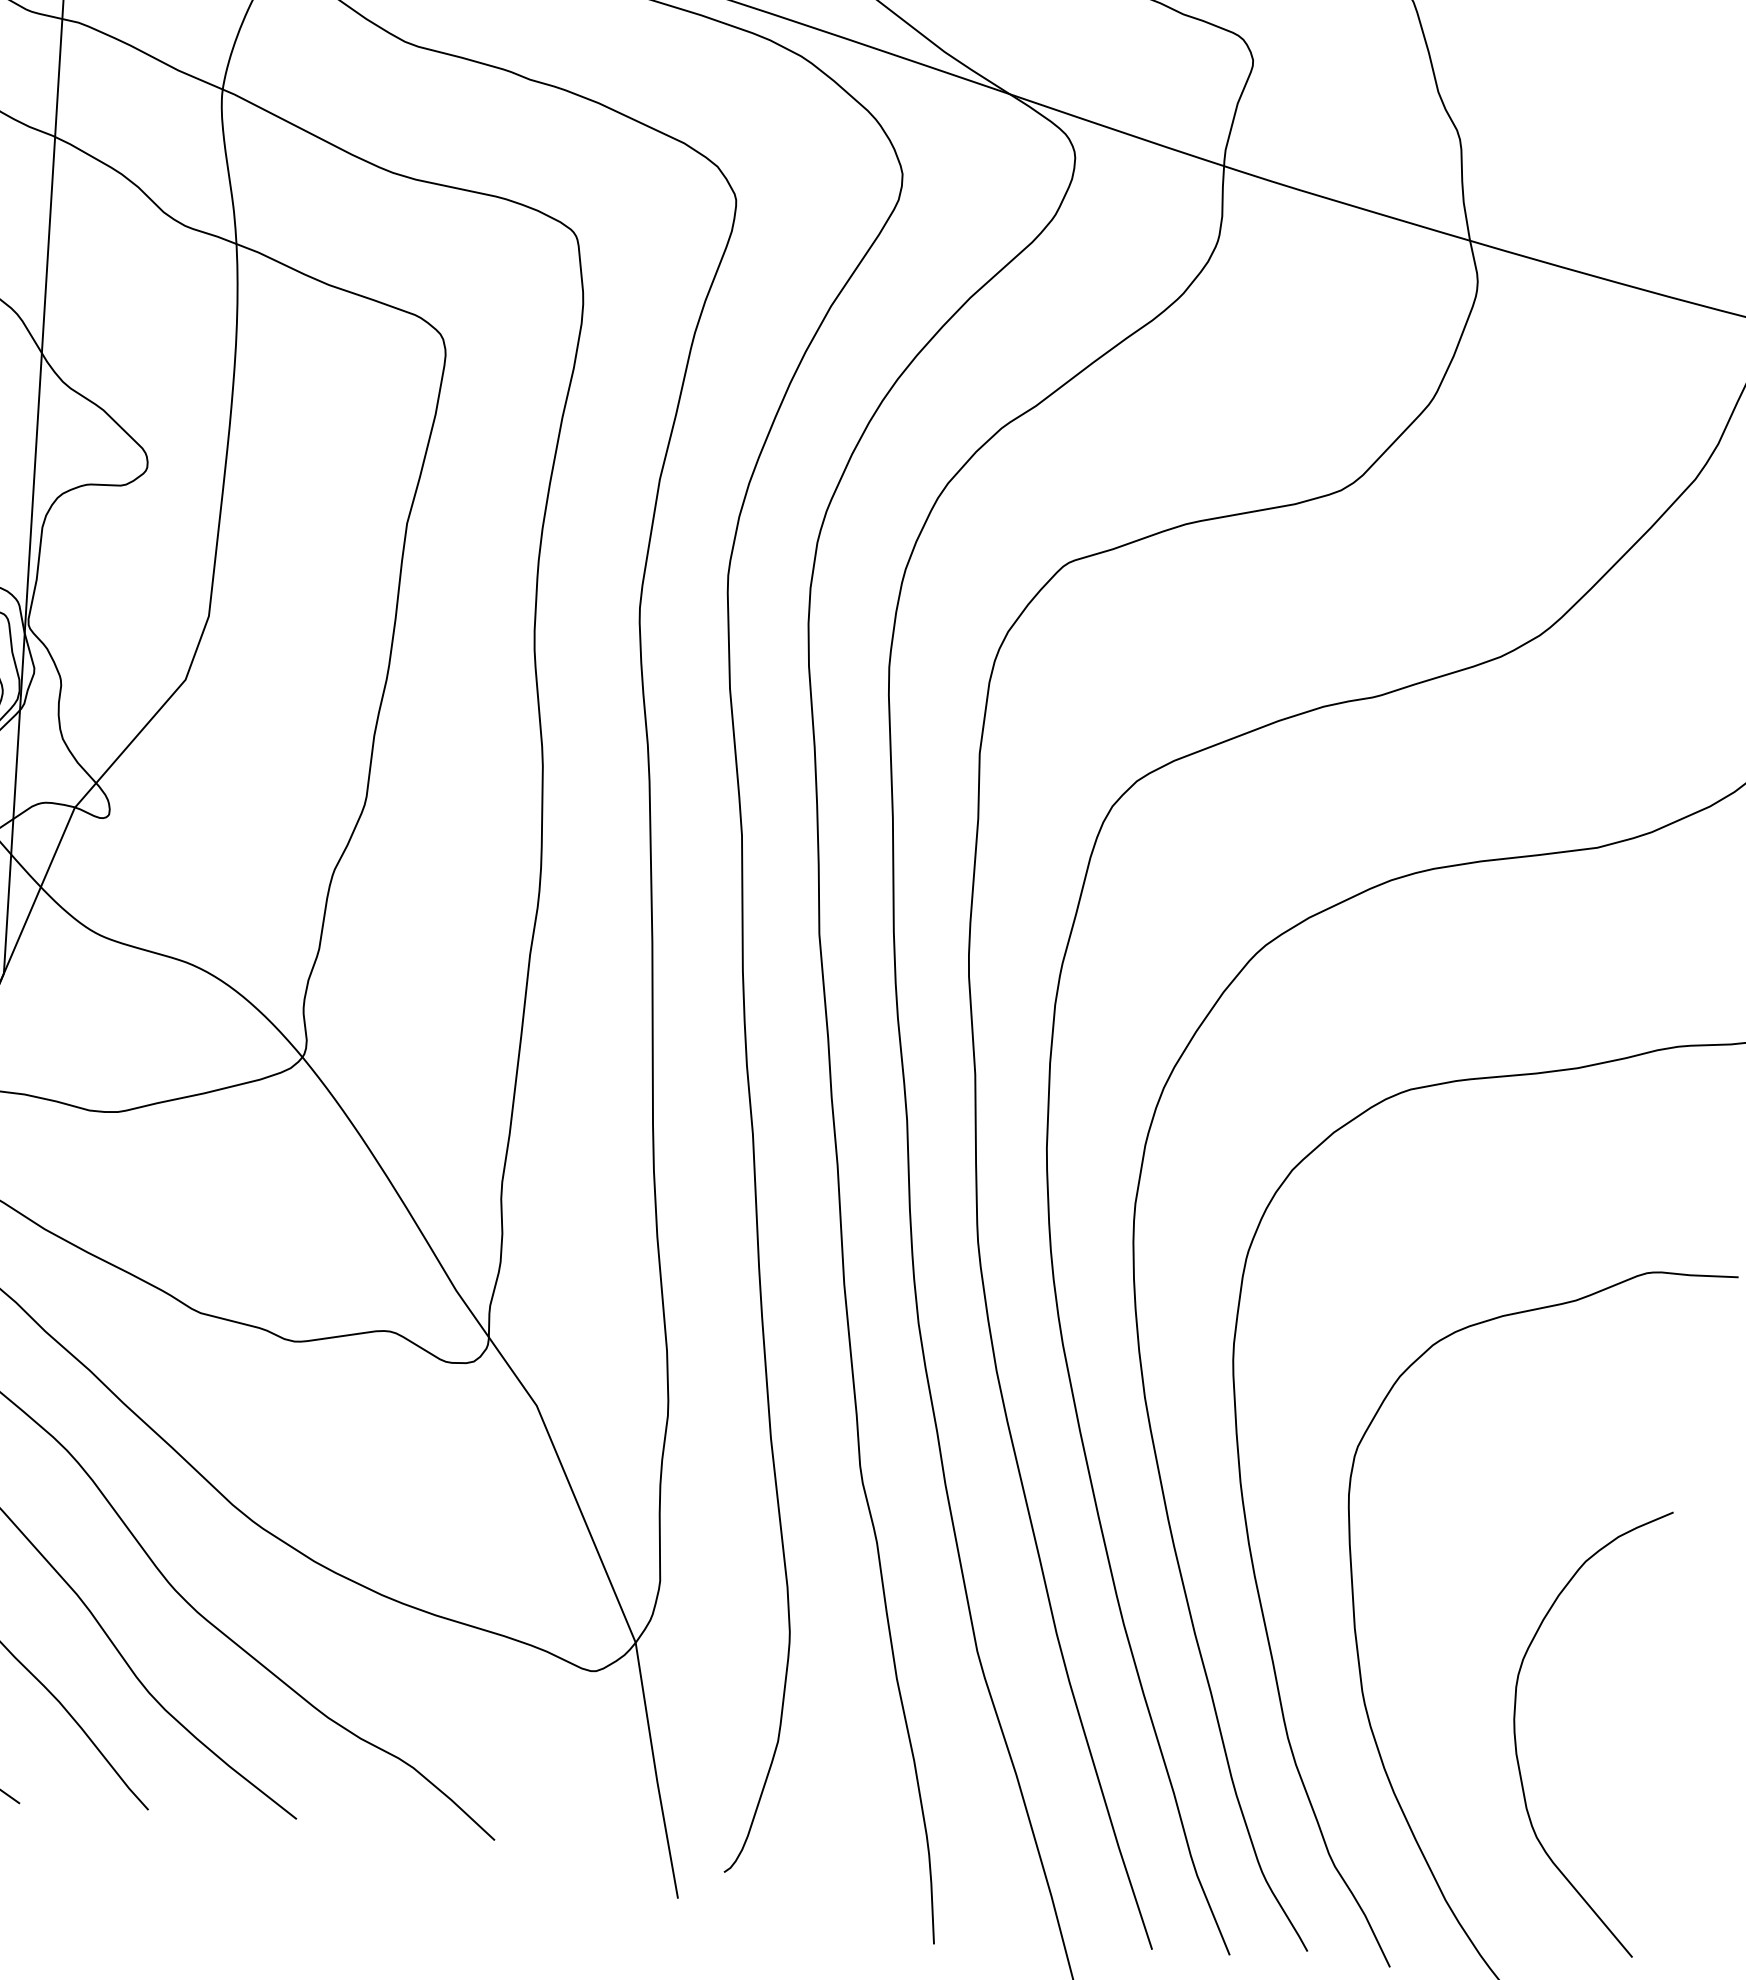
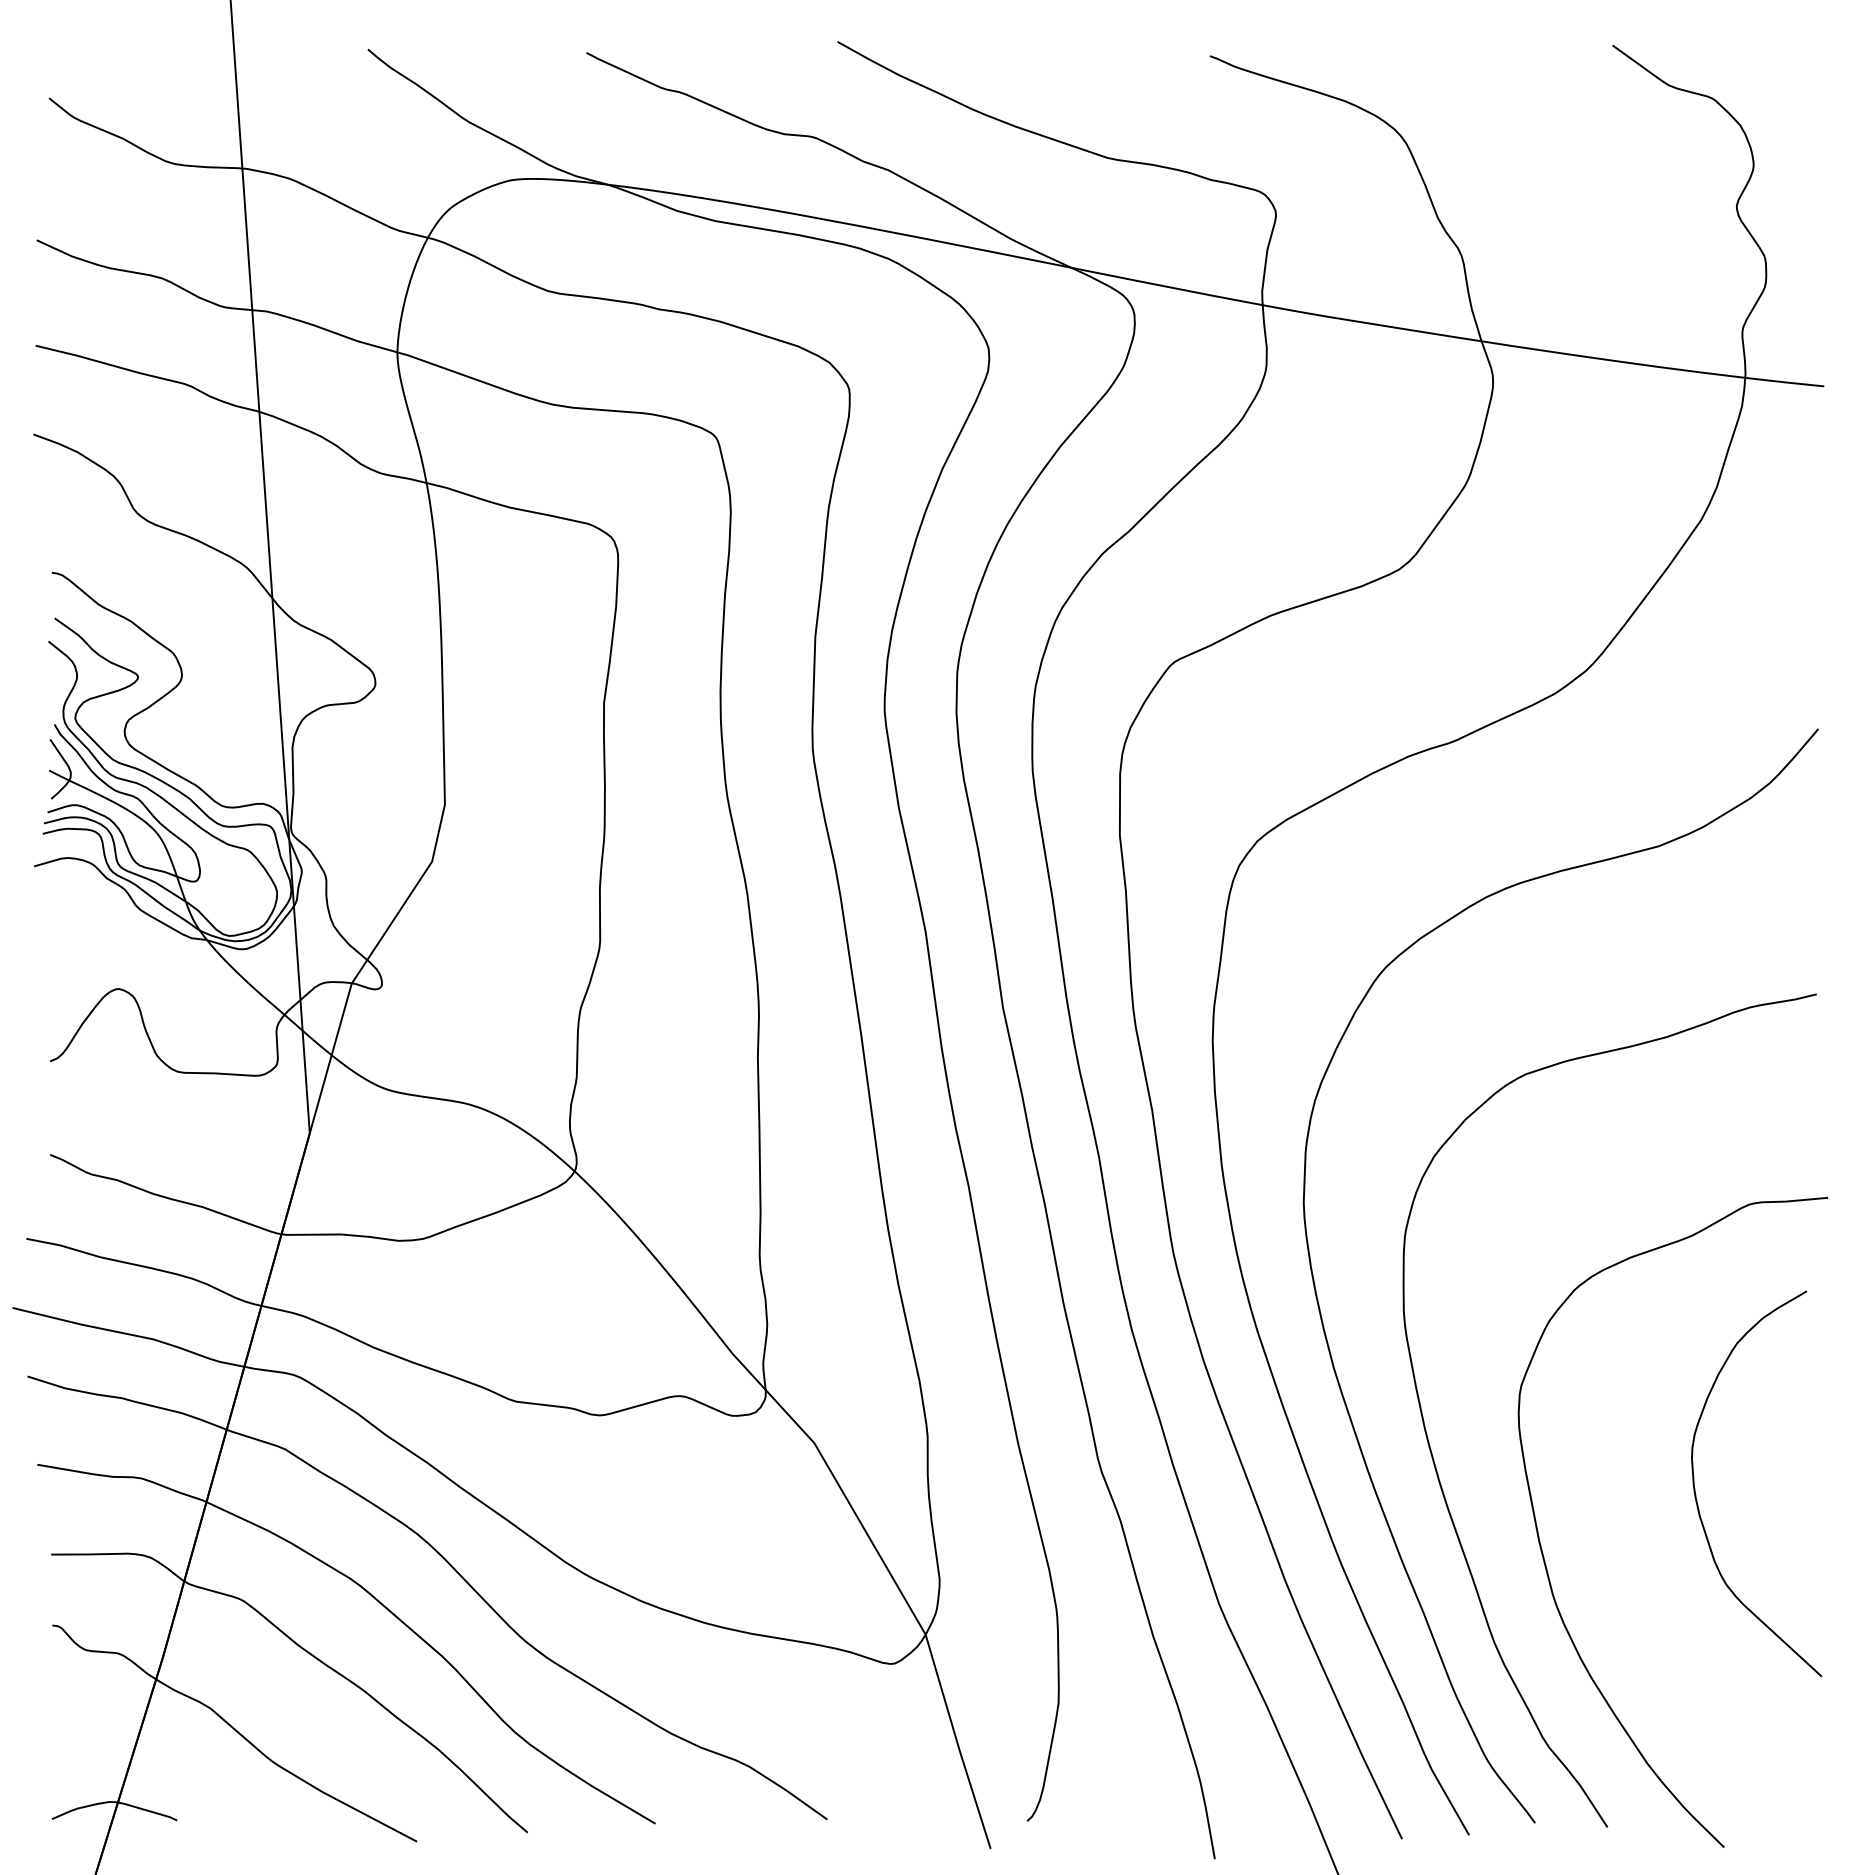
curve: (1515, 1729) -> (1696, 1494), moved

